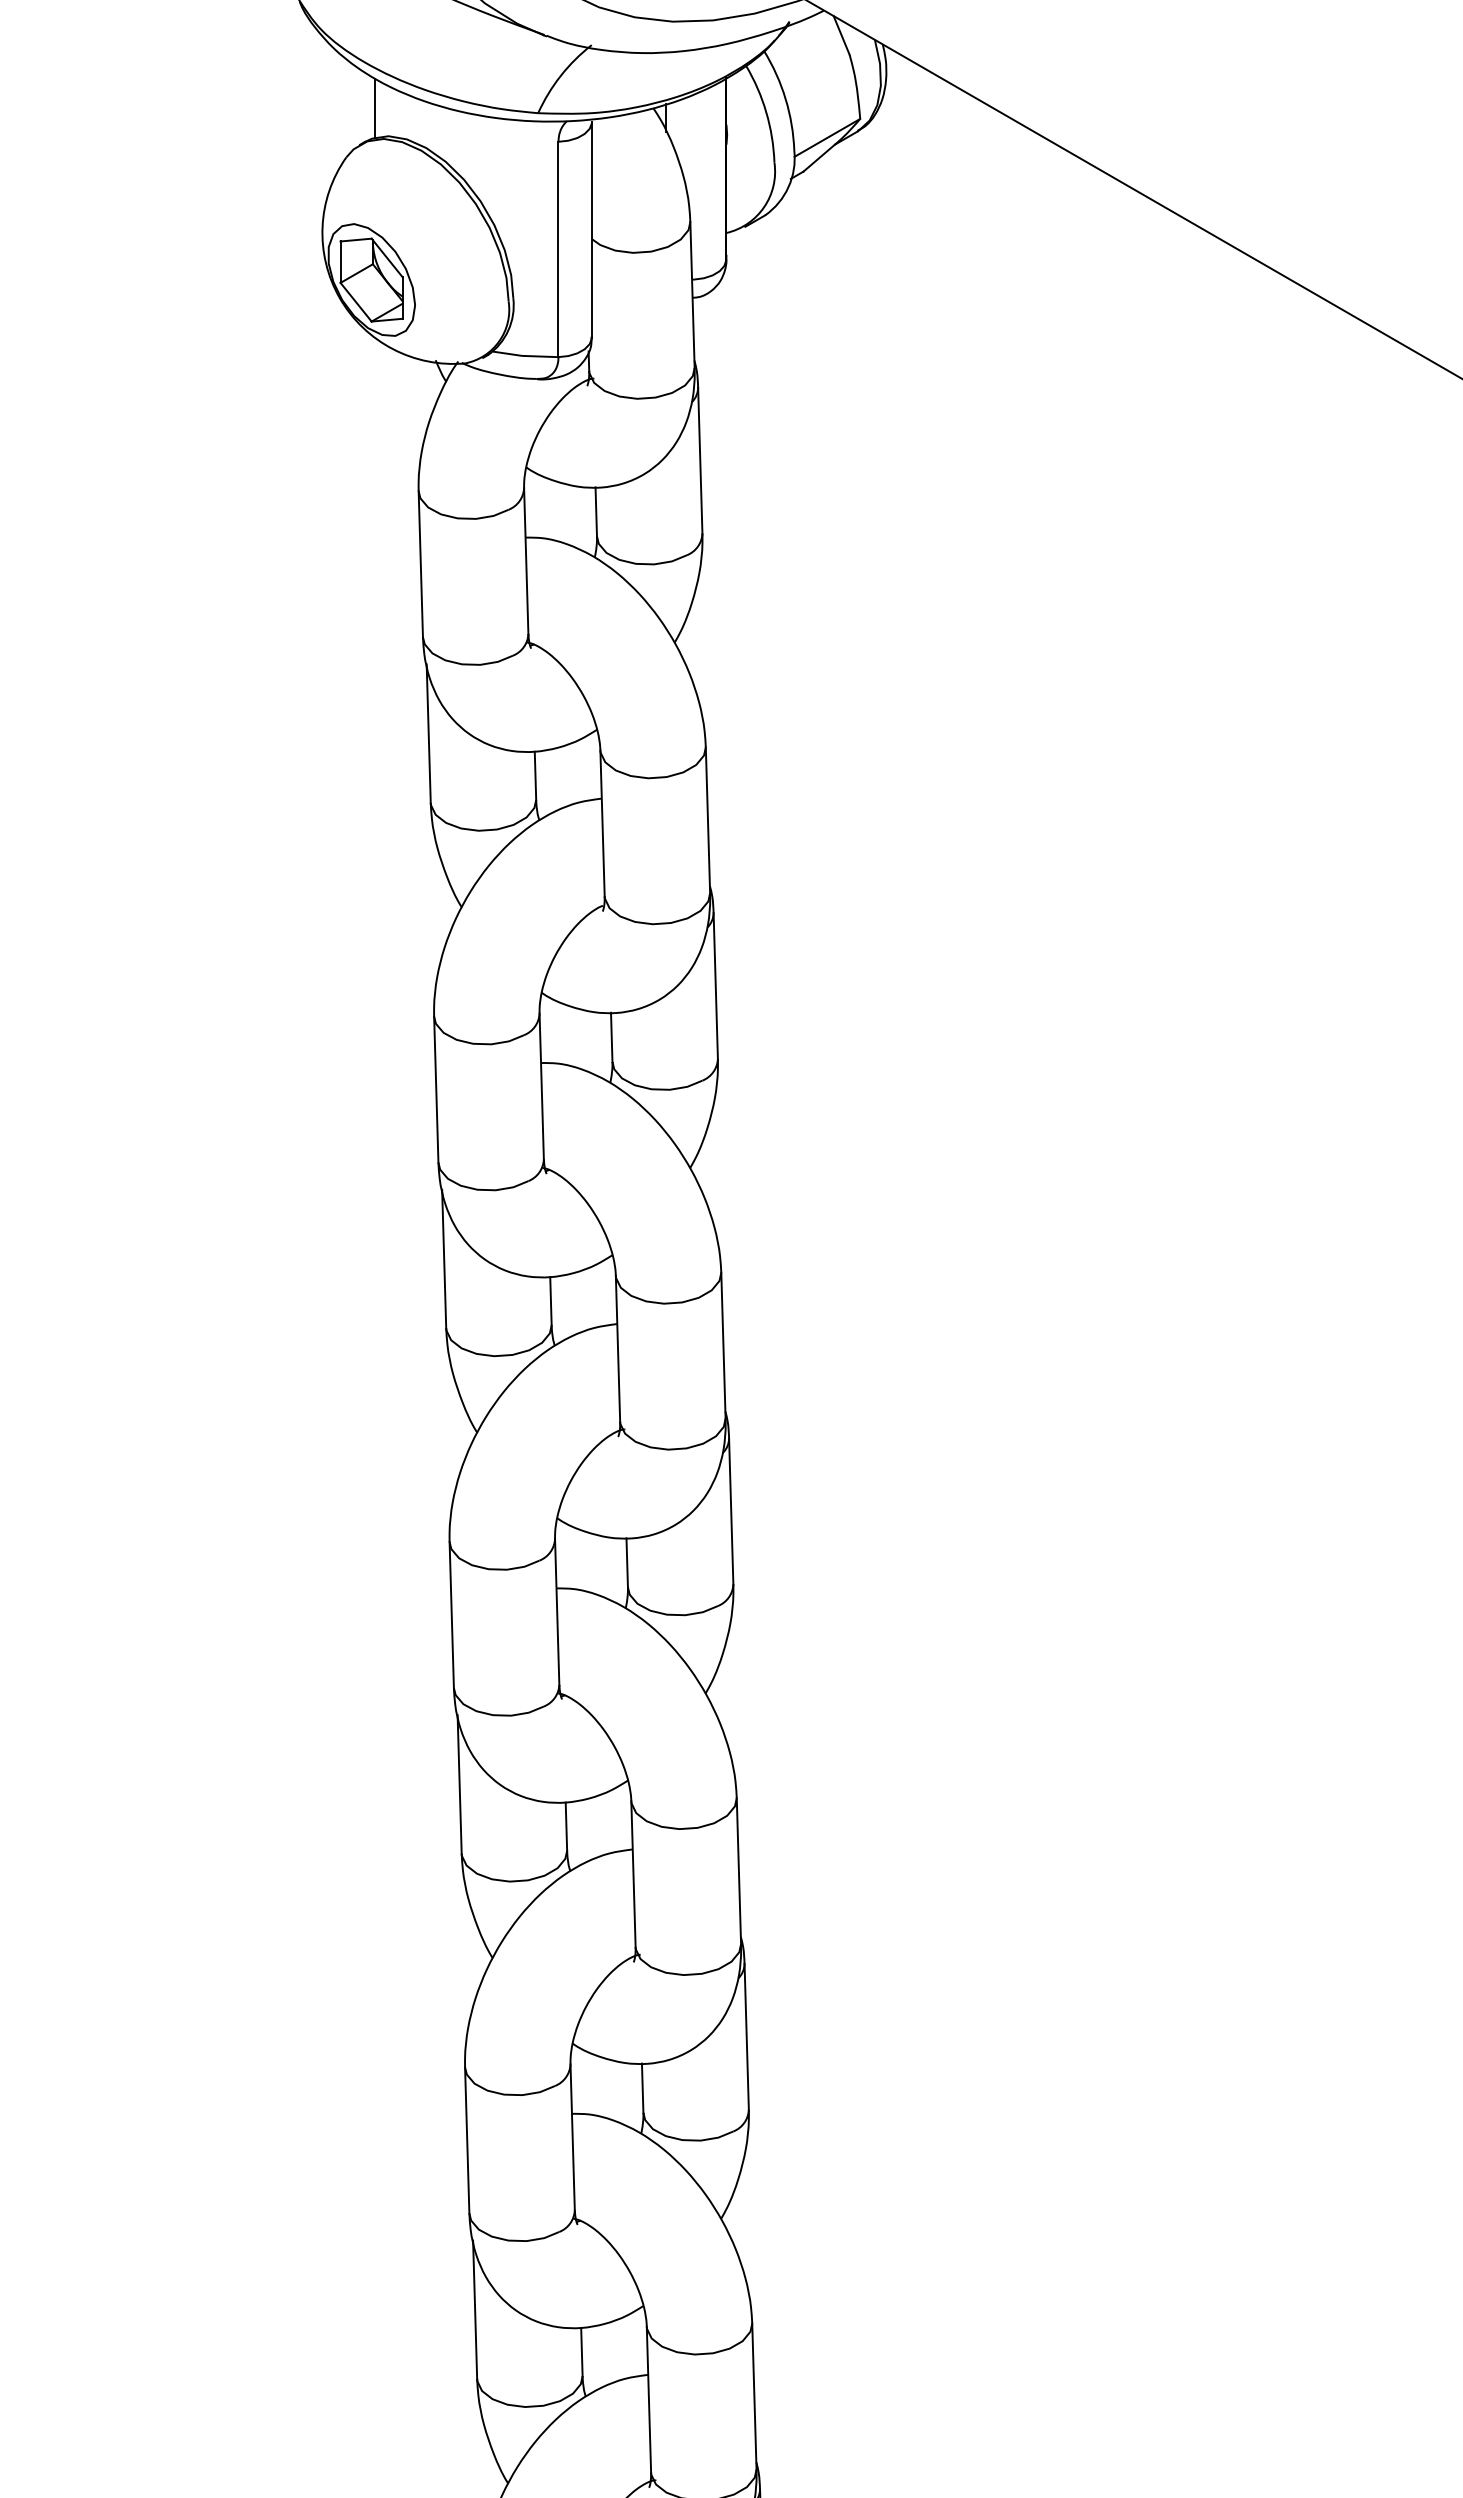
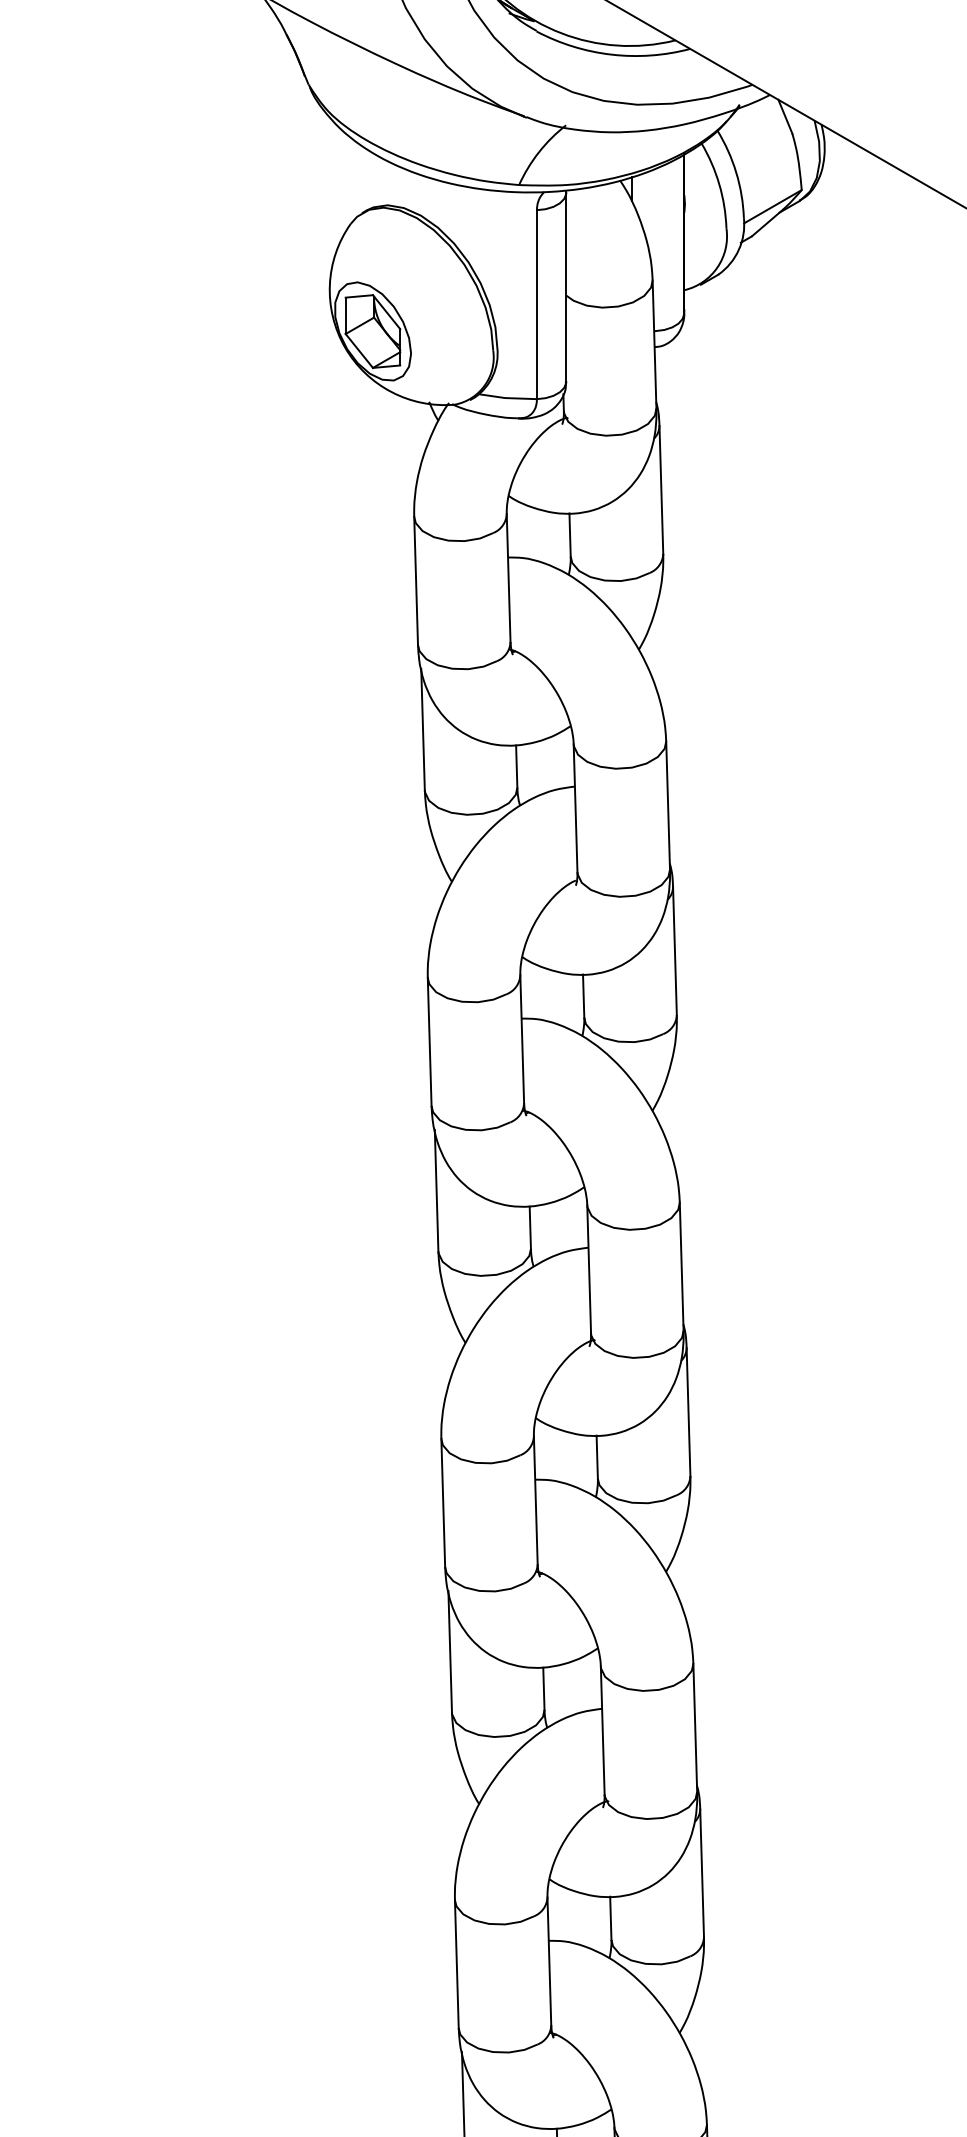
line: (374, 107) -> (375, 180), removed

